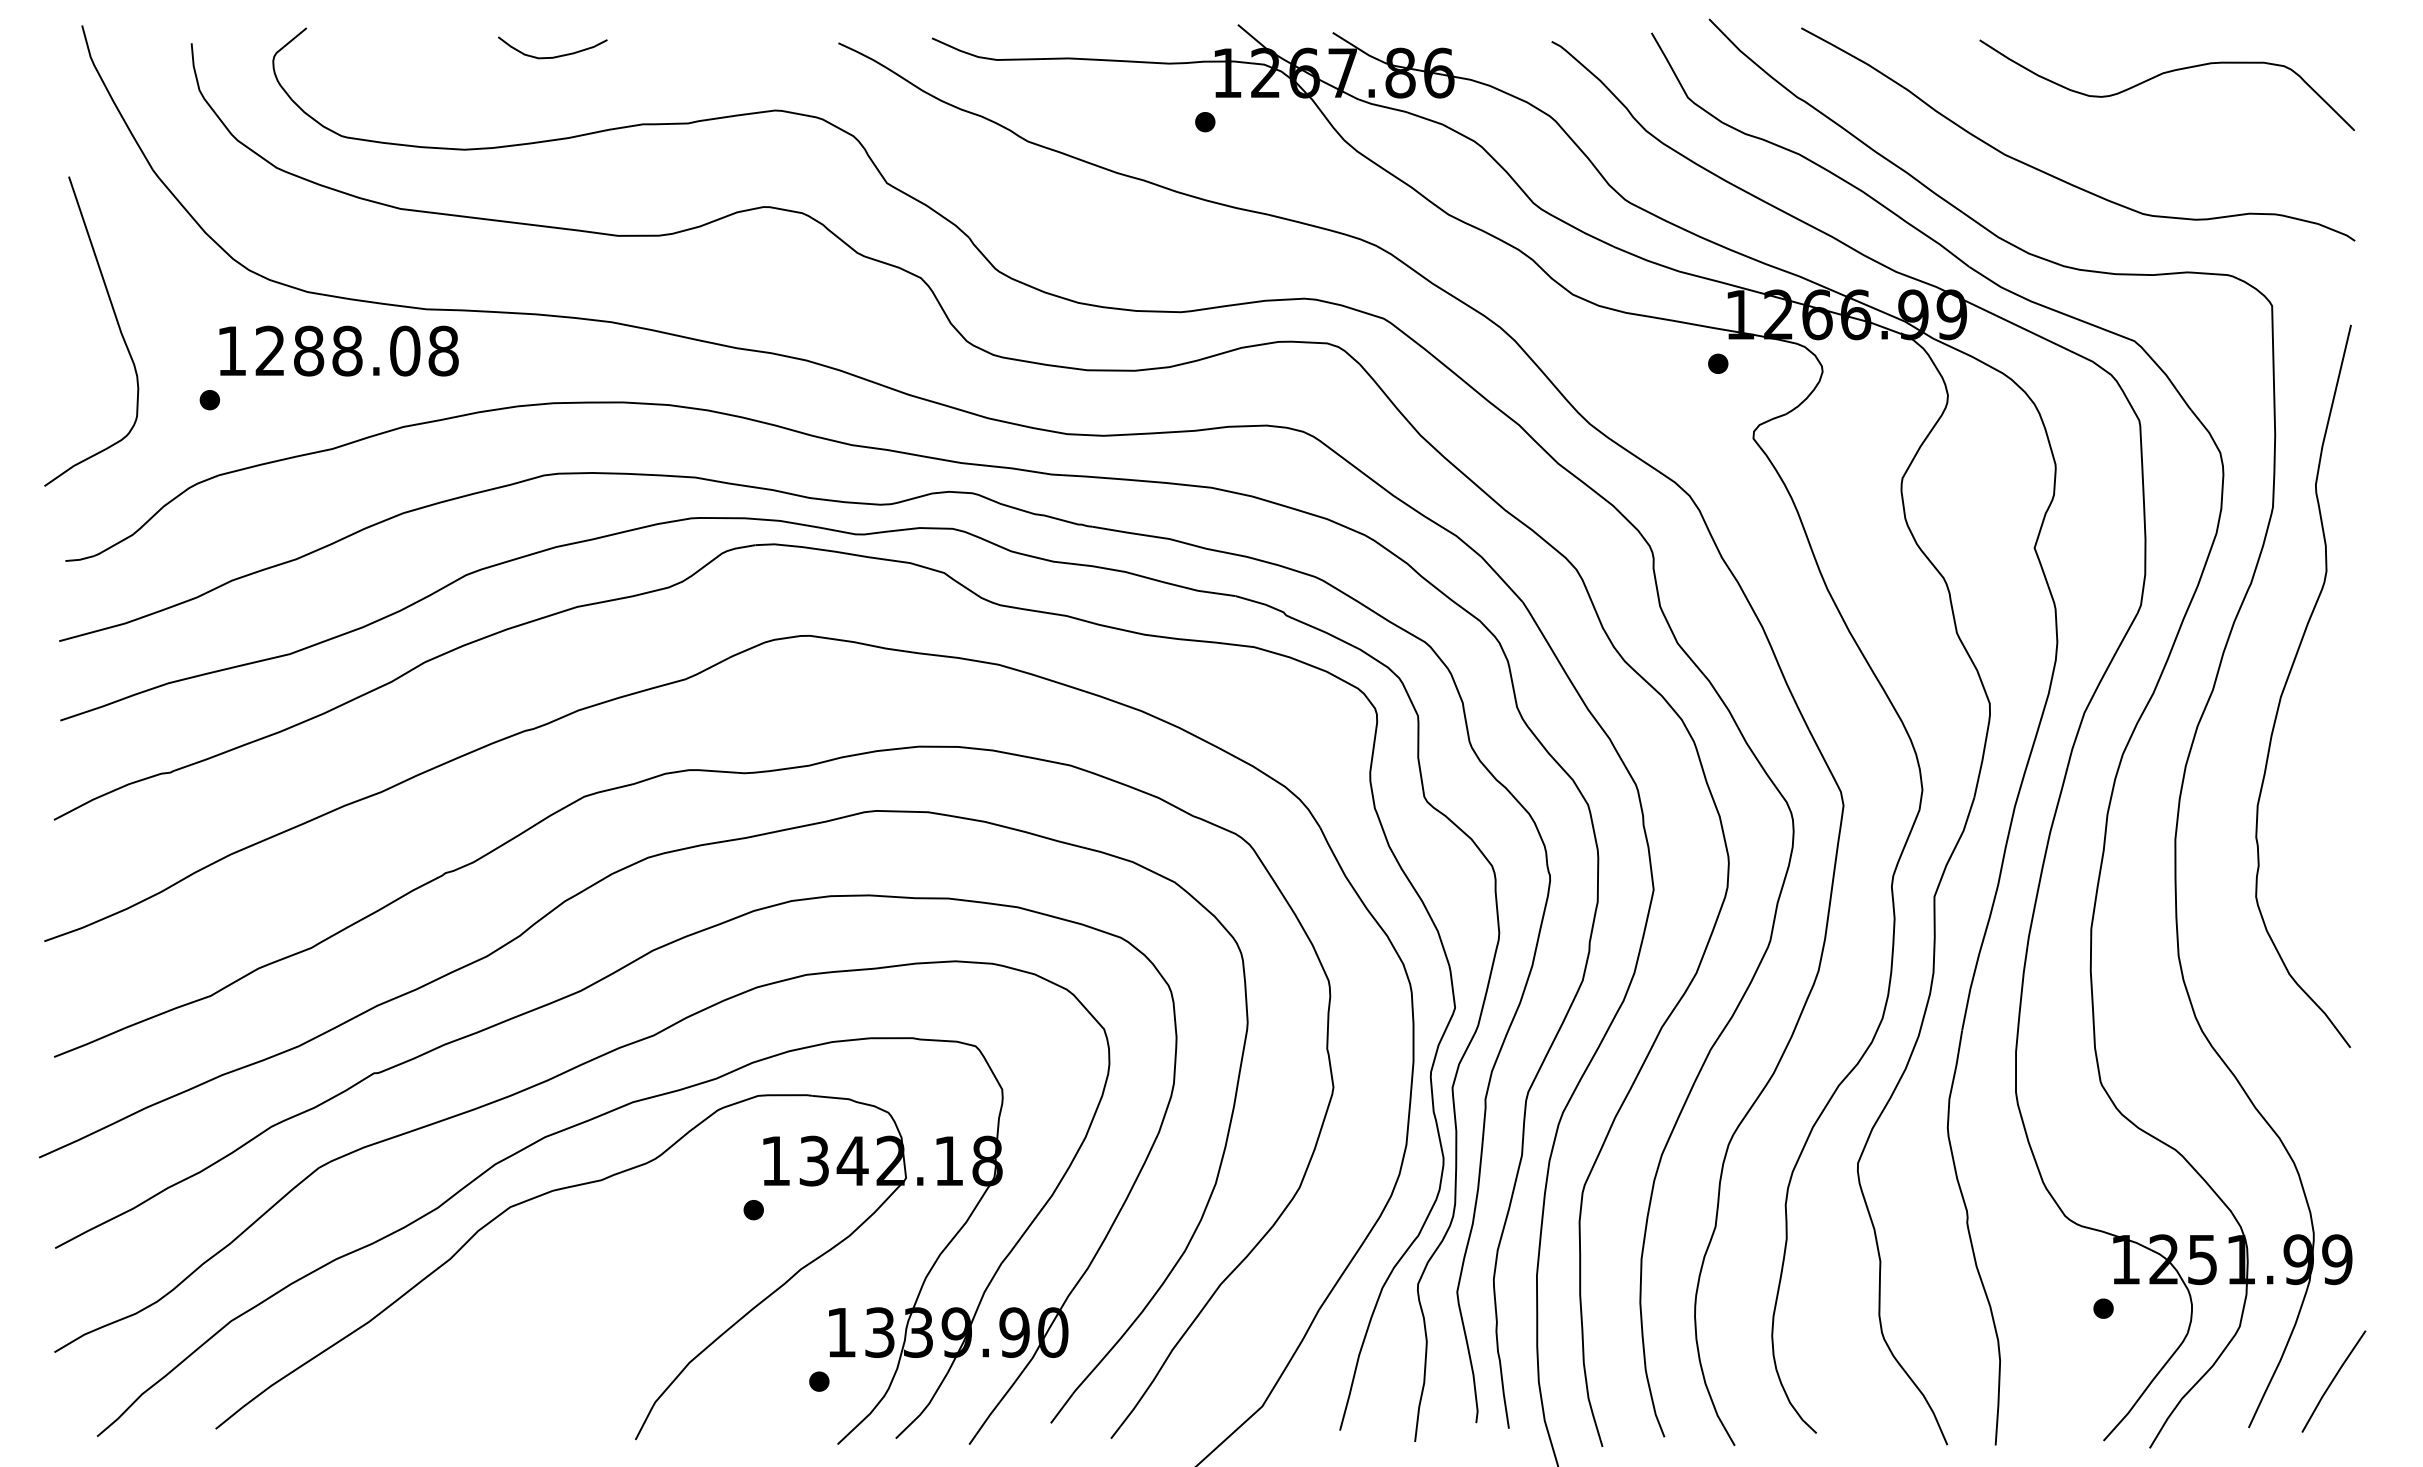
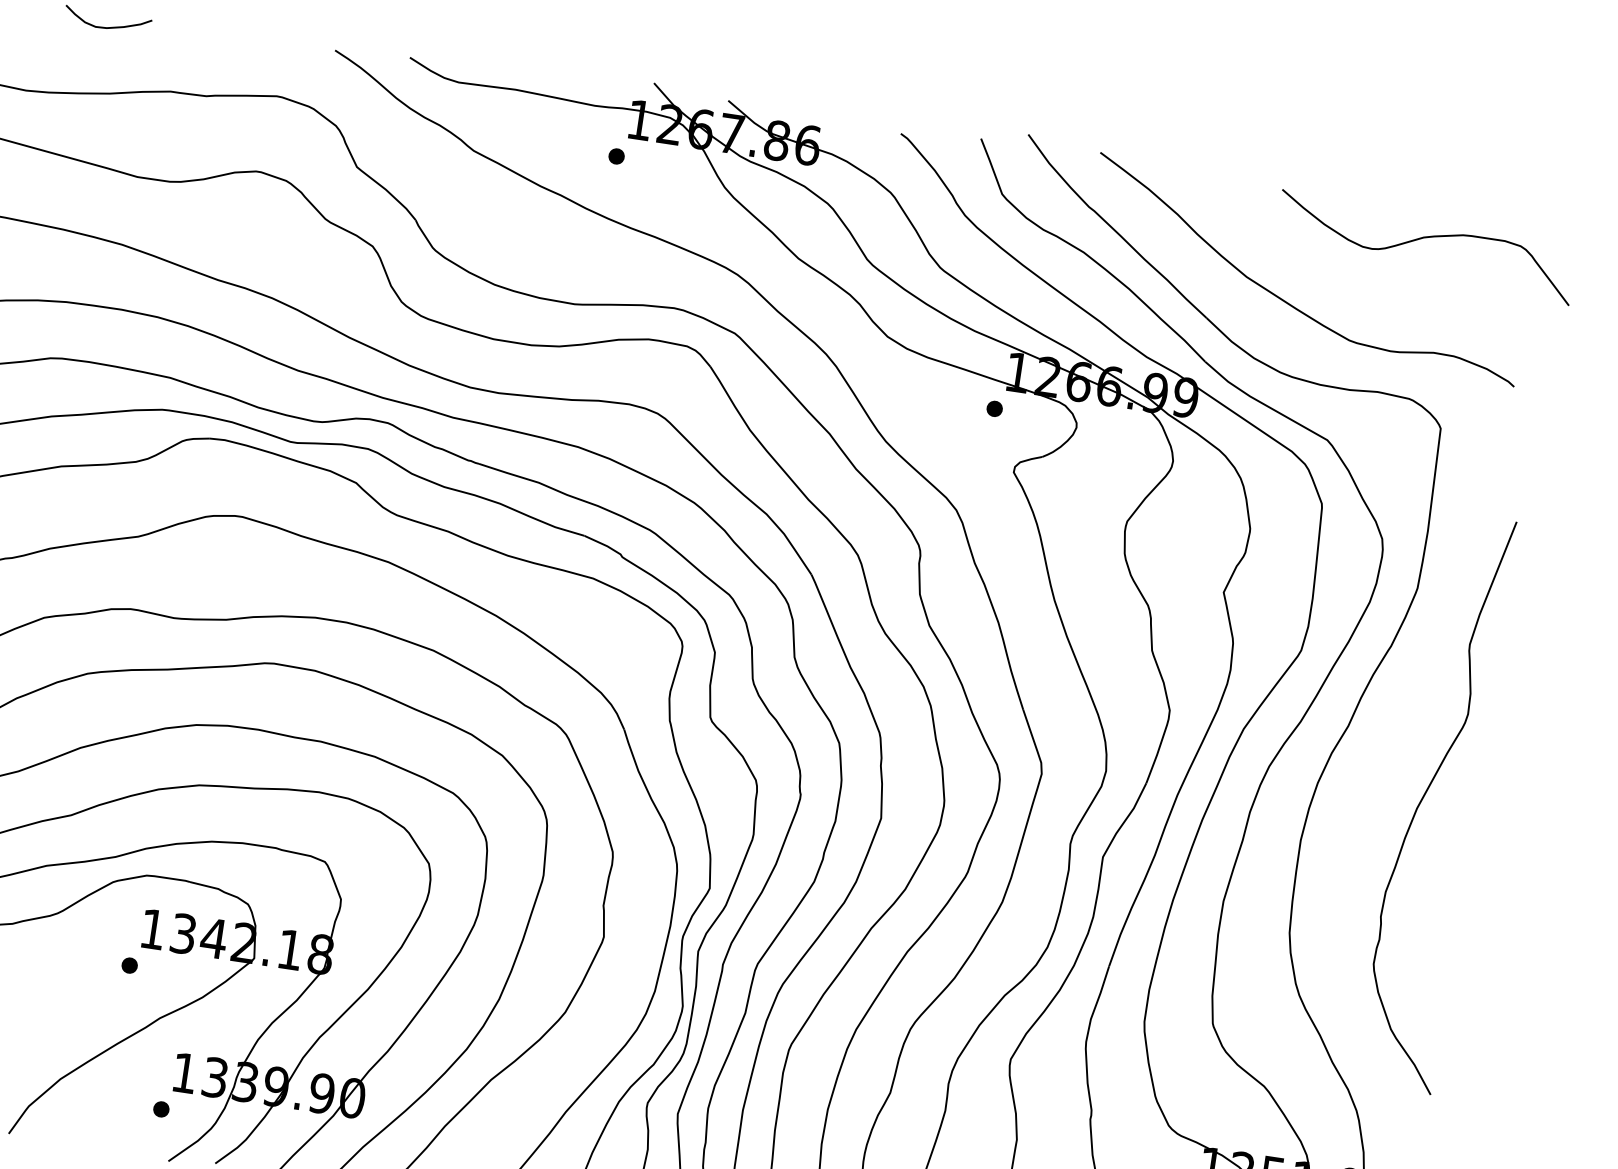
curve: (2163, 74) -> (1424, 238), moved
curve: (2288, 679) -> (1425, 795), moved

